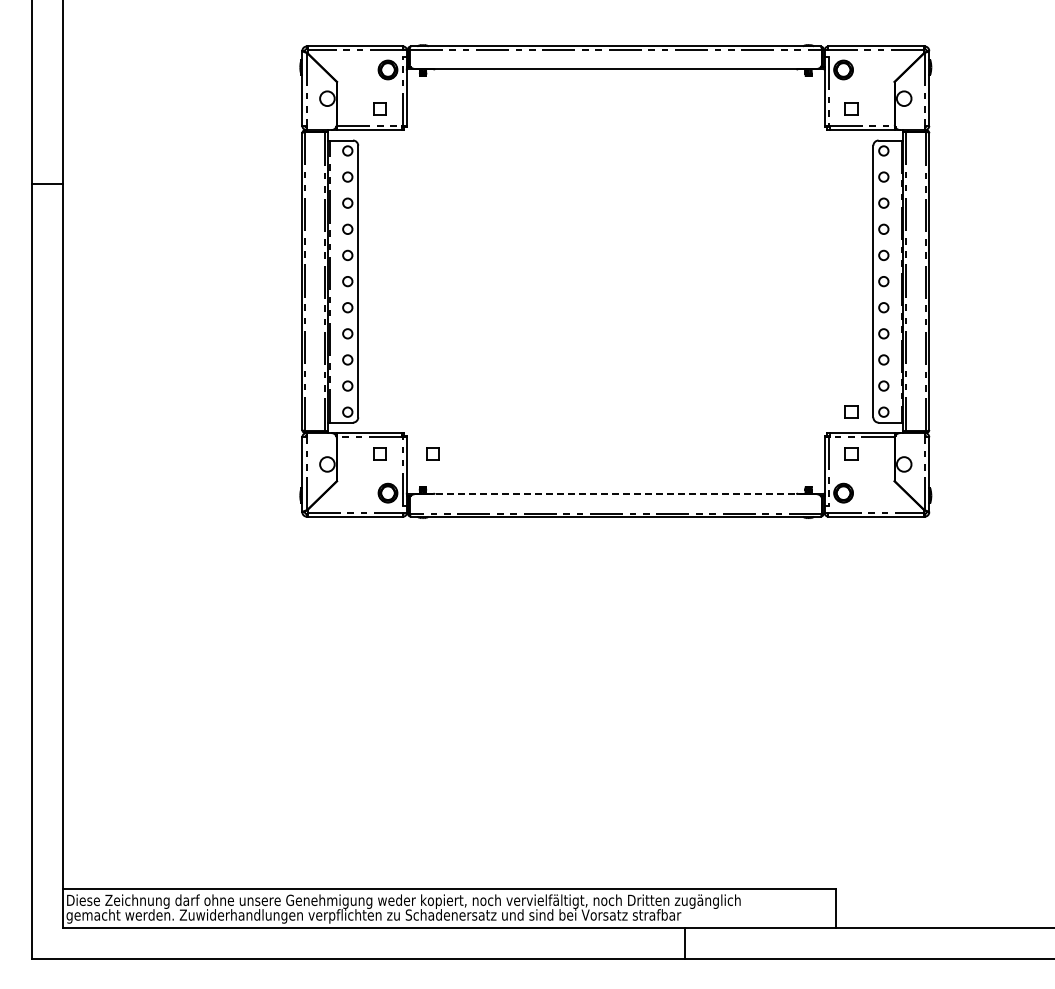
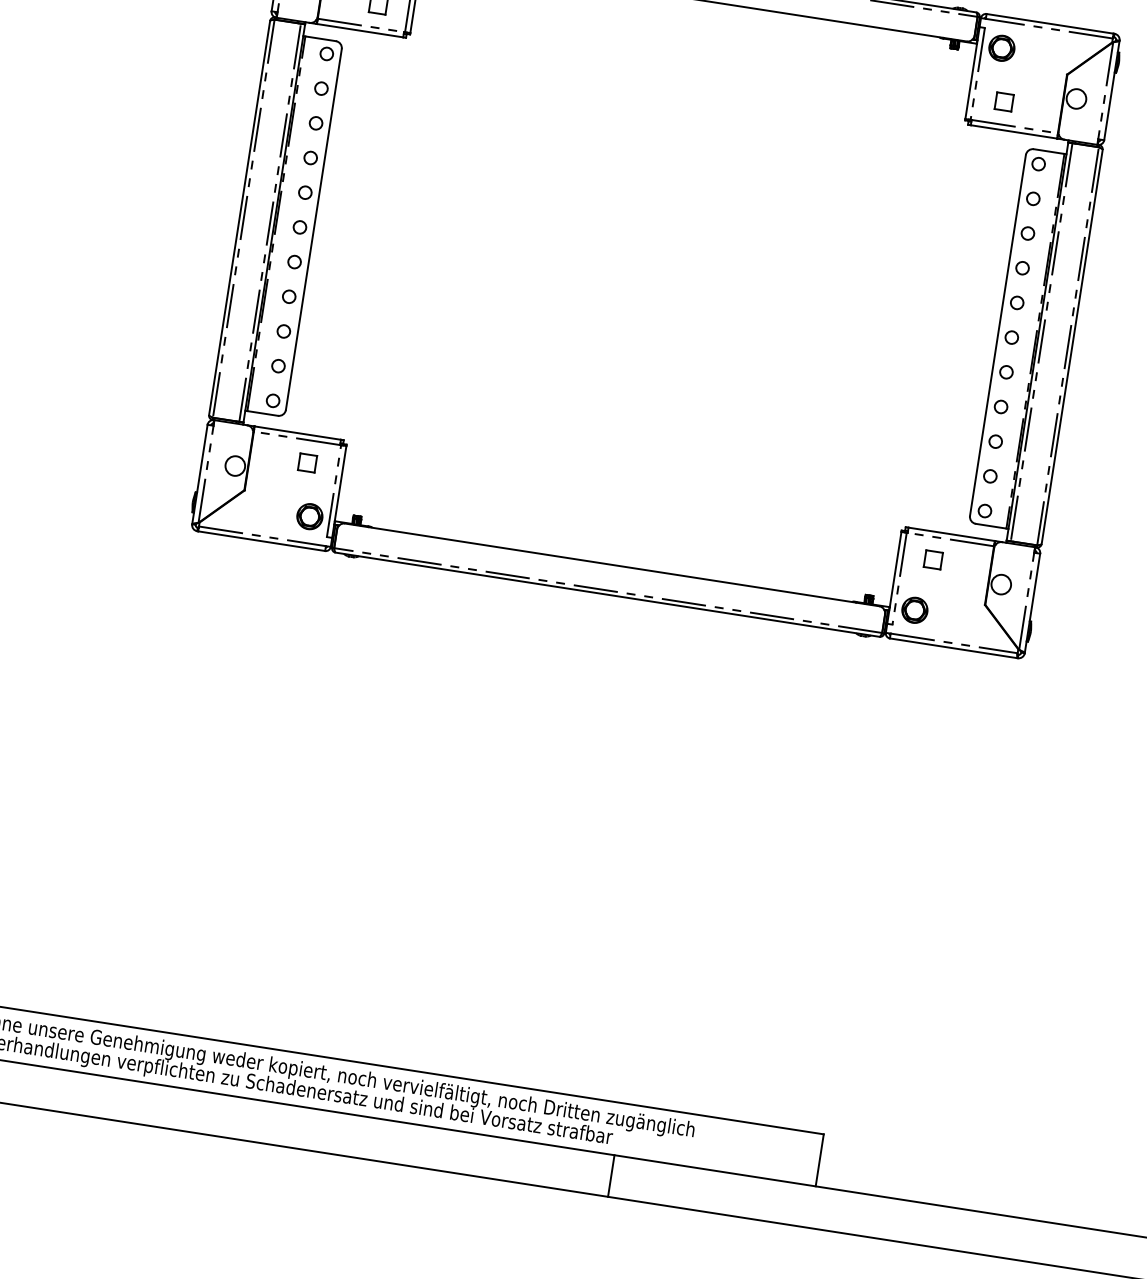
part: (851, 411) -> (942, 503), removed
part: (432, 453) -> (377, 473), removed
line: (615, 494) -> (611, 565), dashed -> solid

